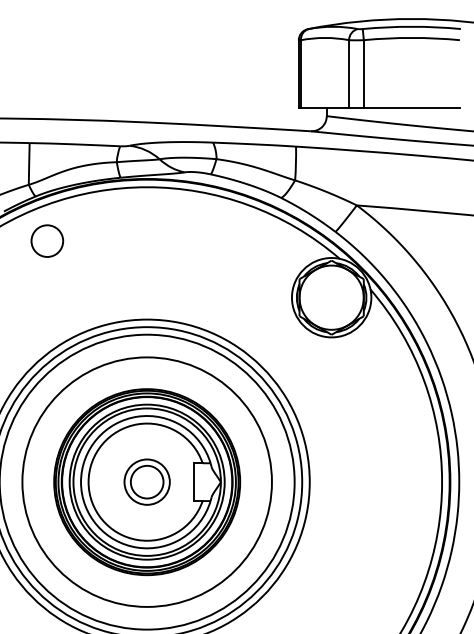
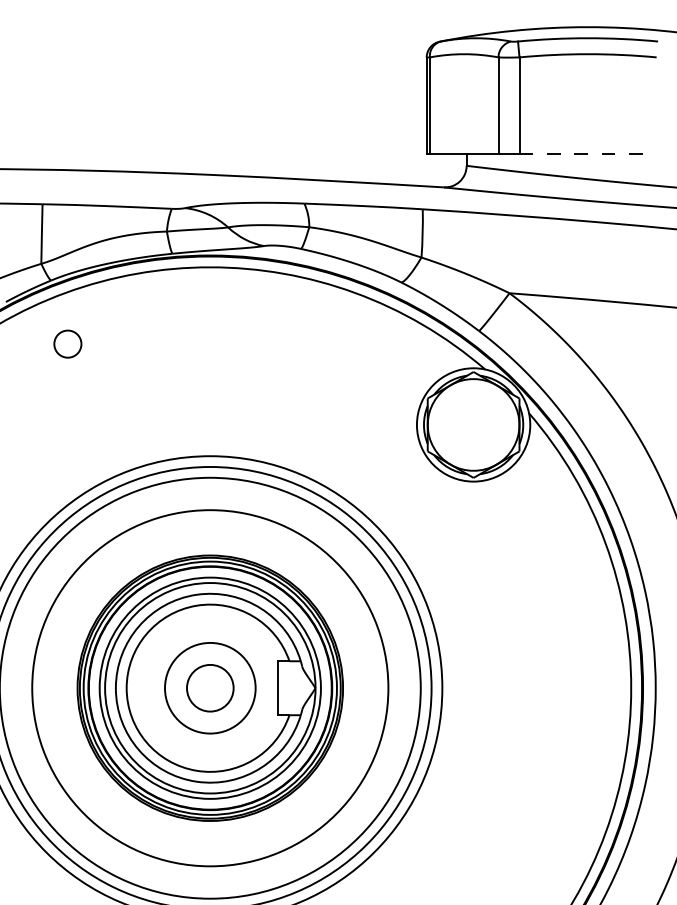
line: (412, 107) -> (588, 153), solid -> dashed
circle: (47, 240) -> (68, 343), size x0.6
circle: (146, 481) -> (209, 687), size x1.4

